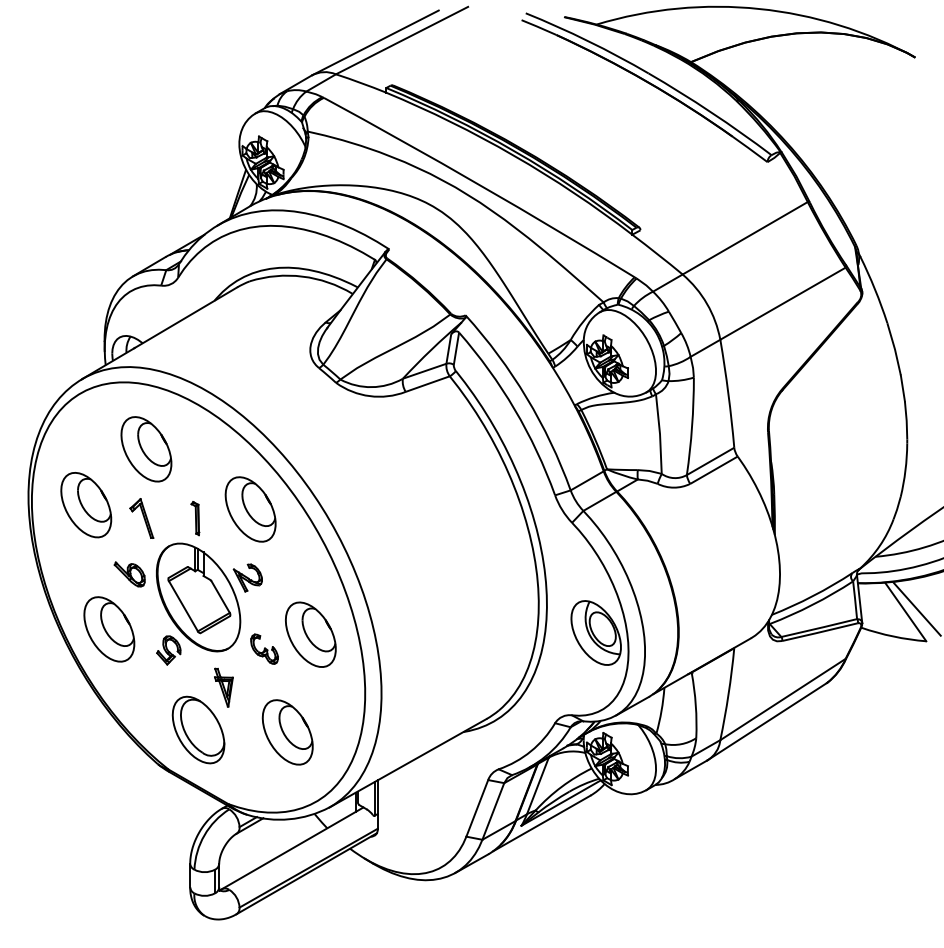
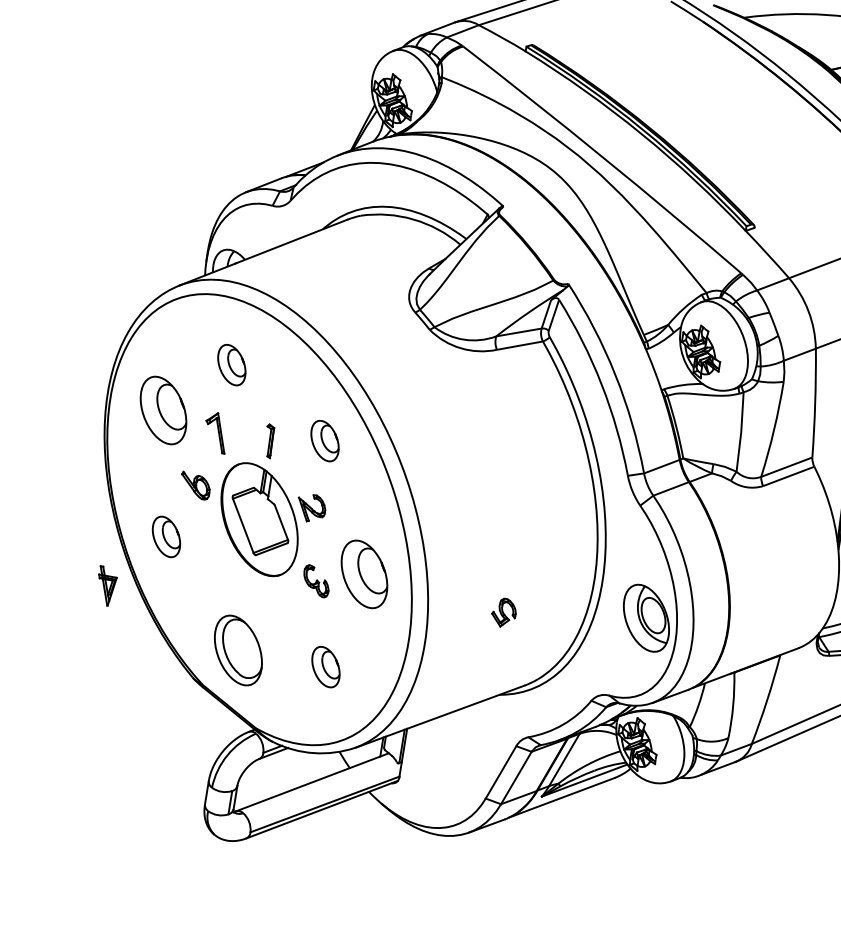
part: (146, 449) -> (231, 365), size x0.6
part: (250, 509) -> (324, 441), size x0.6
part: (109, 629) -> (166, 537), size x0.6
part: (168, 650) -> (503, 612), moved
part: (223, 687) -> (105, 585), moved
part: (287, 732) -> (325, 667), size x0.6

